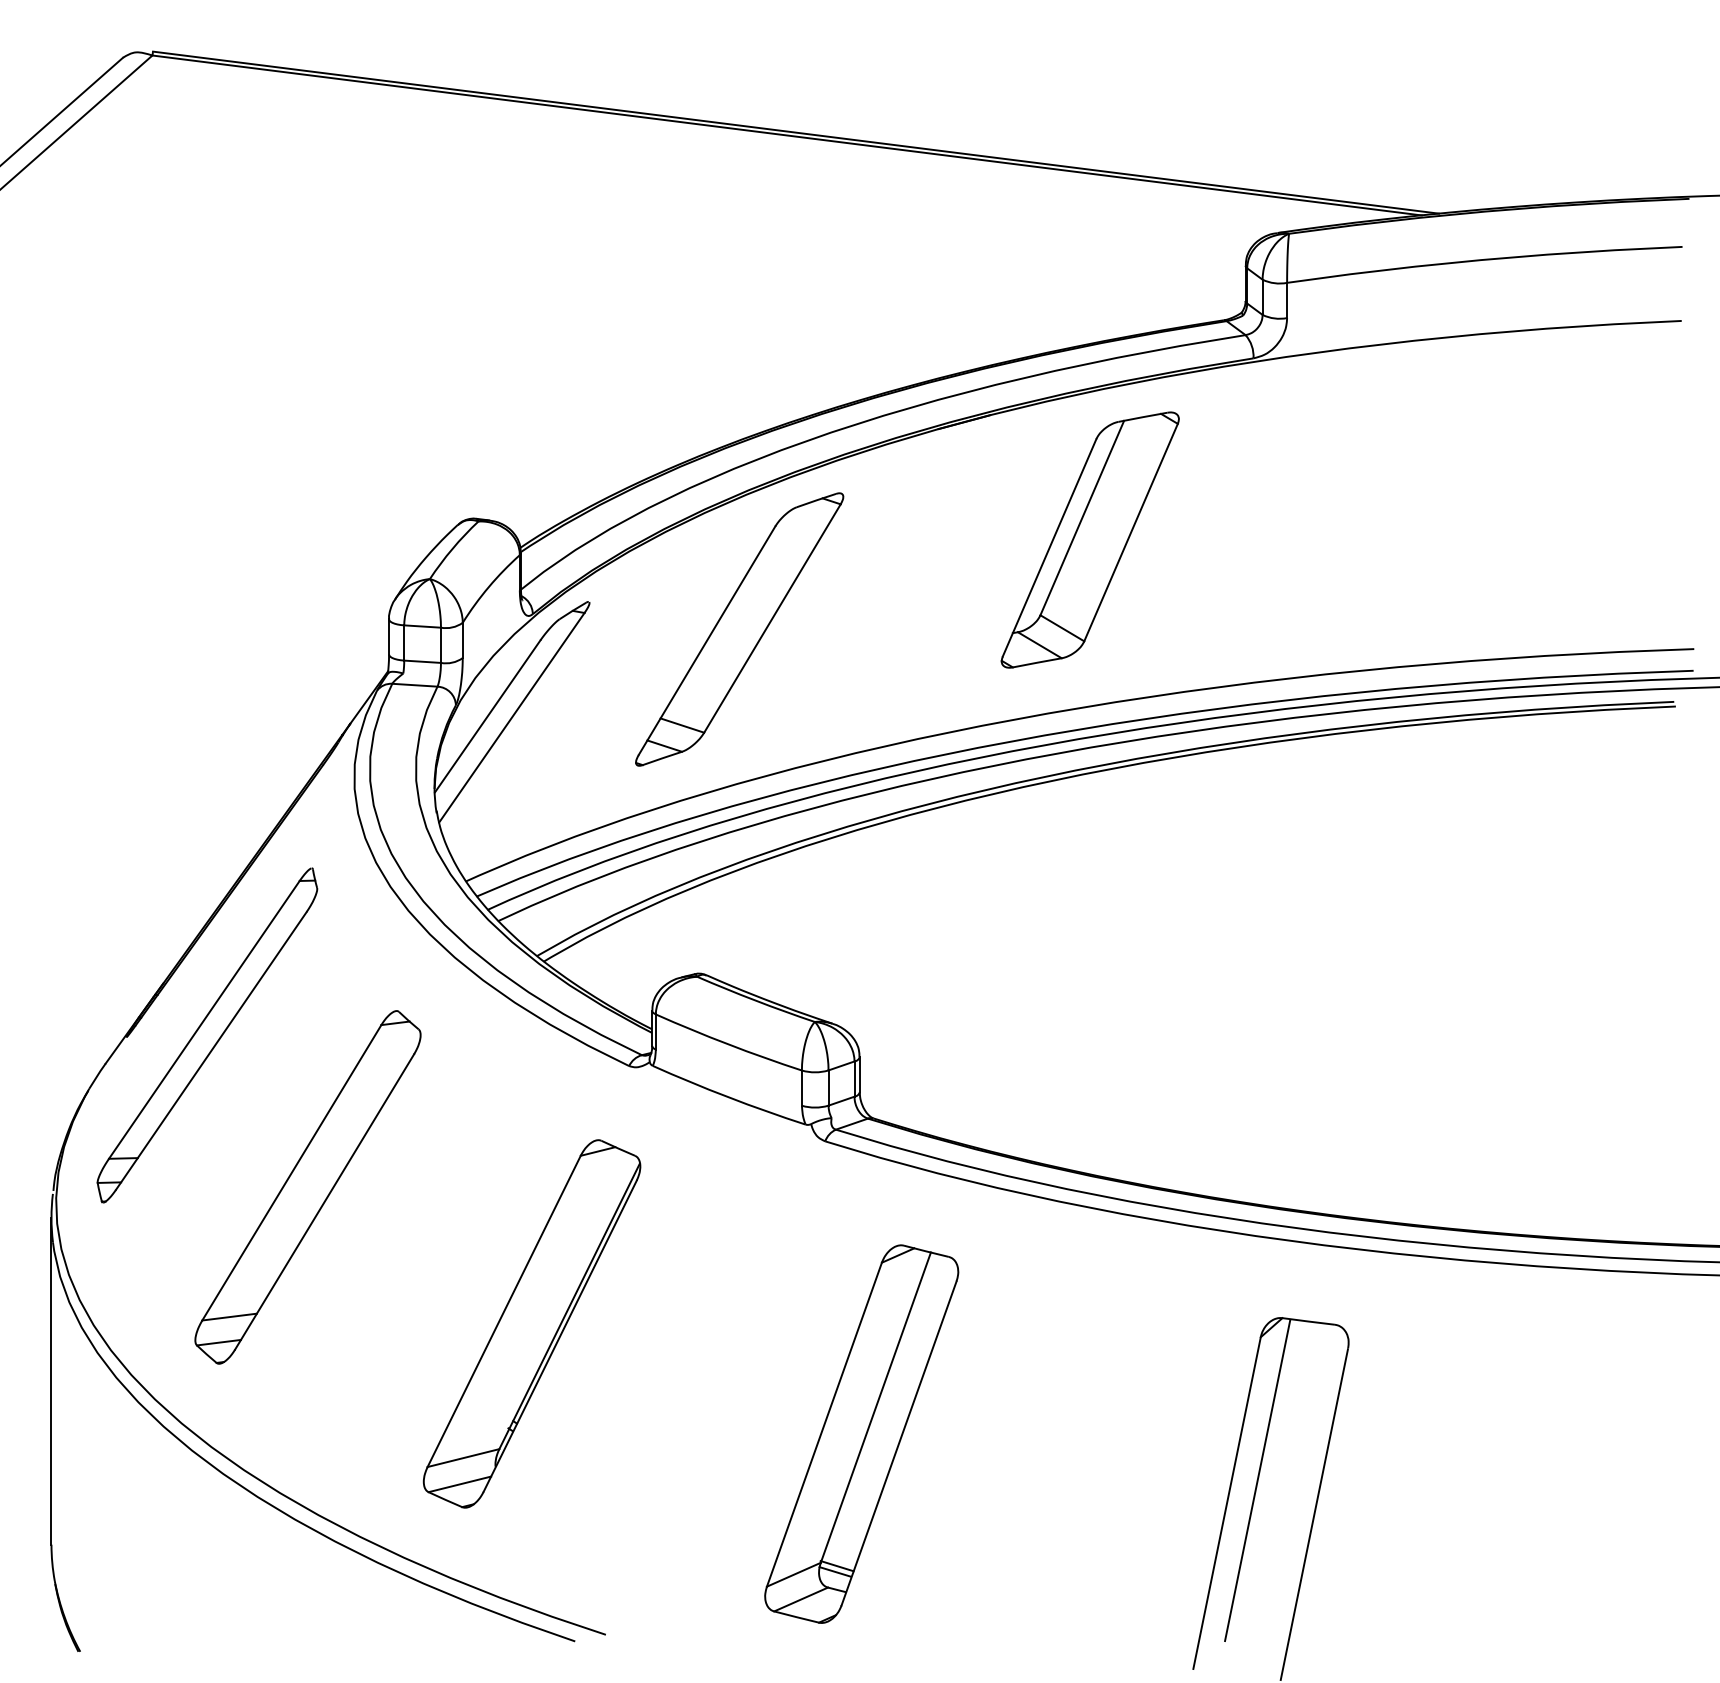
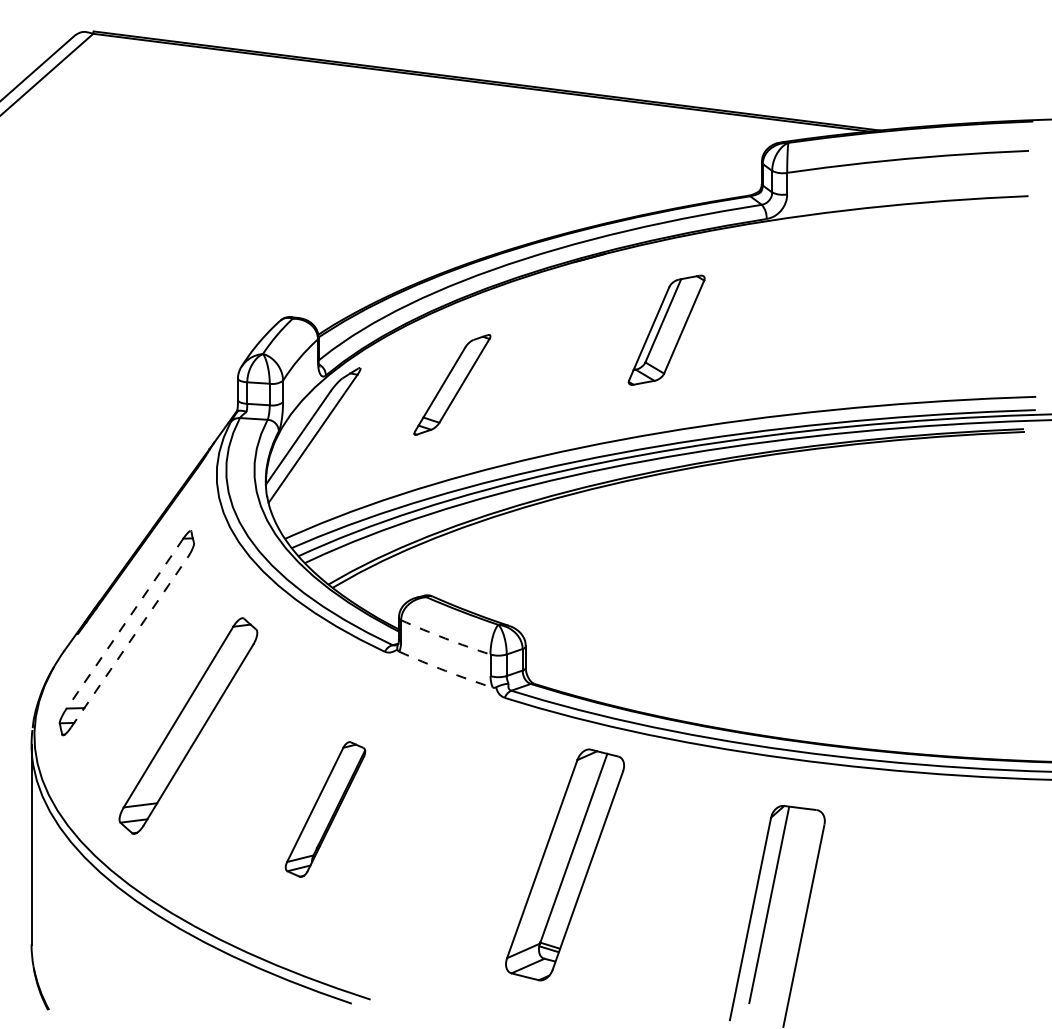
part: (1089, 540) -> (666, 330), size x0.7
part: (739, 628) -> (452, 384), size x0.6
line: (203, 1021) -> (124, 624), solid -> dashed
arc: (728, 1044) -> (445, 638), solid -> dashed
line: (211, 1050) -> (129, 642), solid -> dashed
arc: (728, 1096) -> (445, 670), solid -> dashed
part: (532, 1323) -> (325, 809), size x0.6
part: (860, 1433) -> (564, 864), moved

